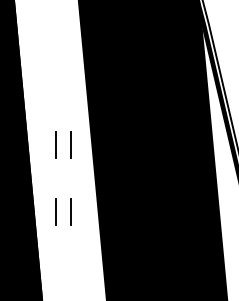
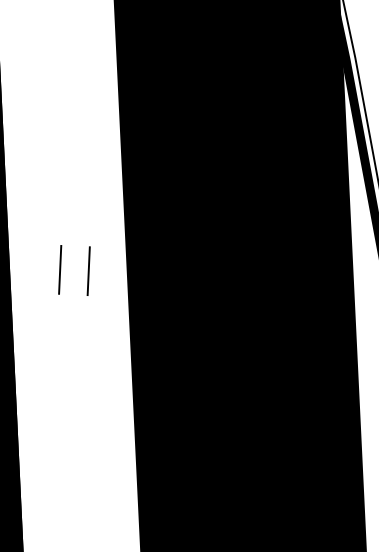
part: (56, 211) -> (56, 393), removed

